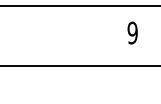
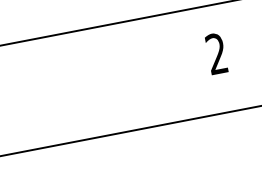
text: (132, 32) -> (216, 52), 9 -> 2

